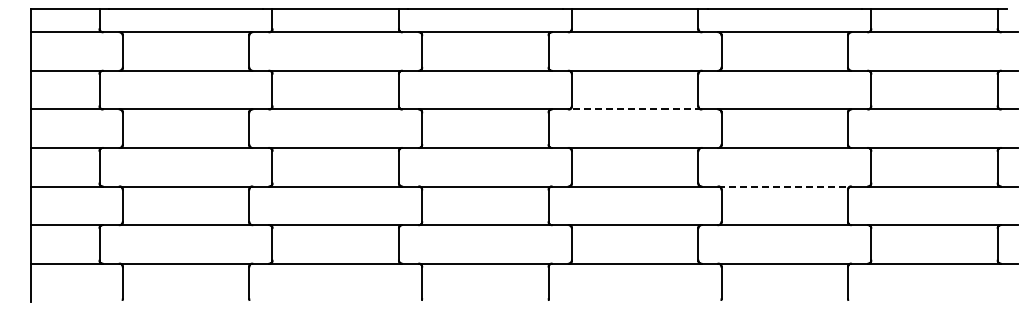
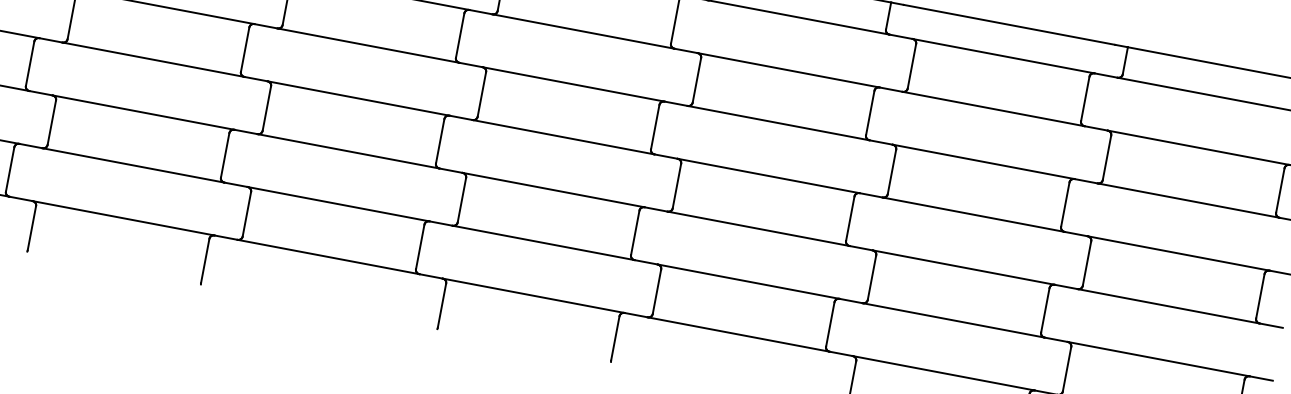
line: (634, 109) -> (777, 123), dashed -> solid
line: (785, 186) -> (964, 267), dashed -> solid

